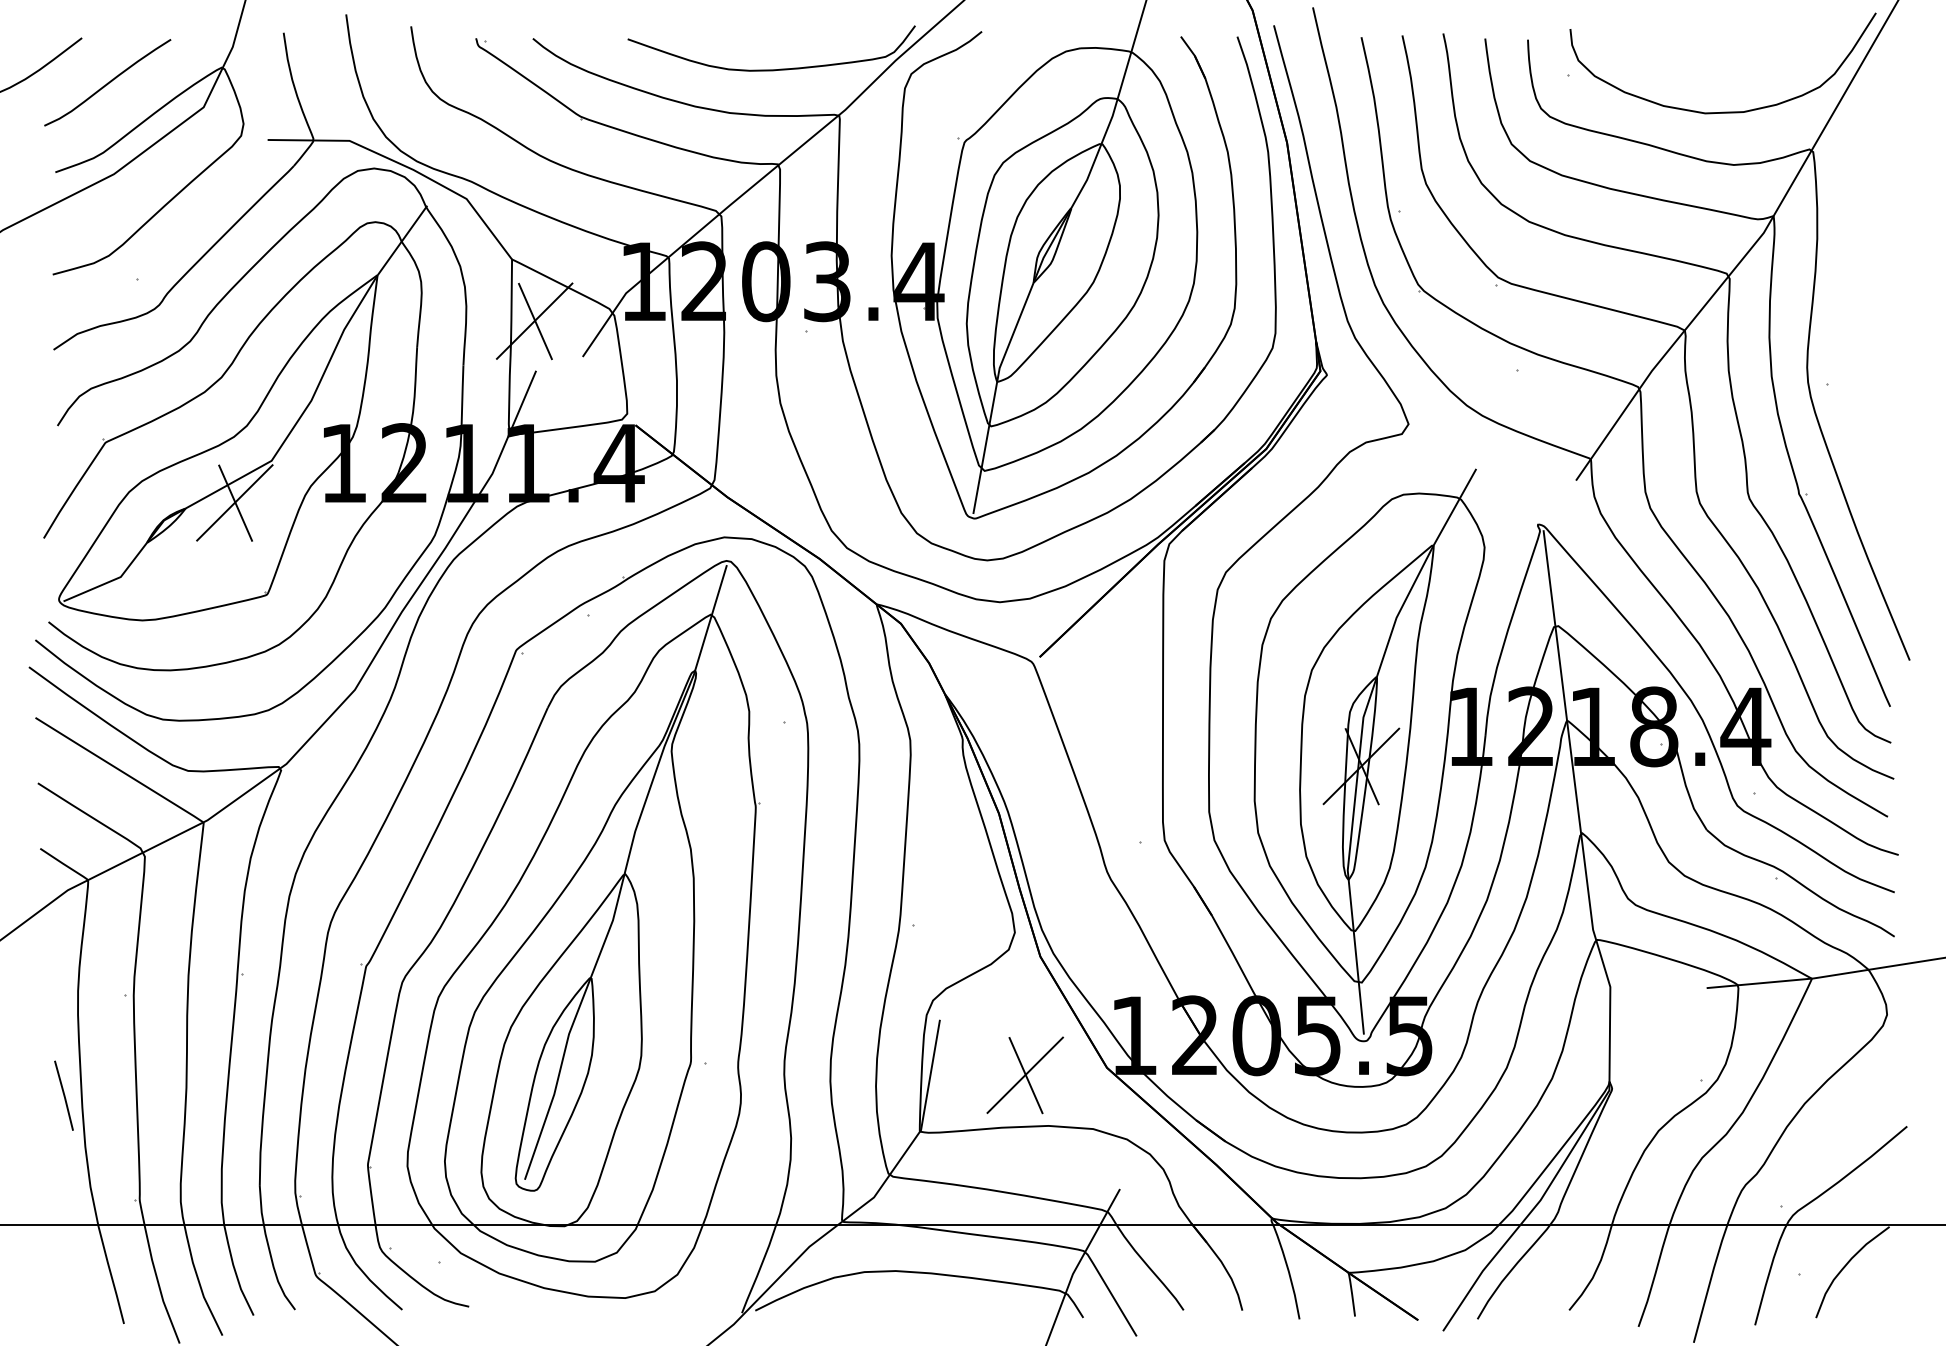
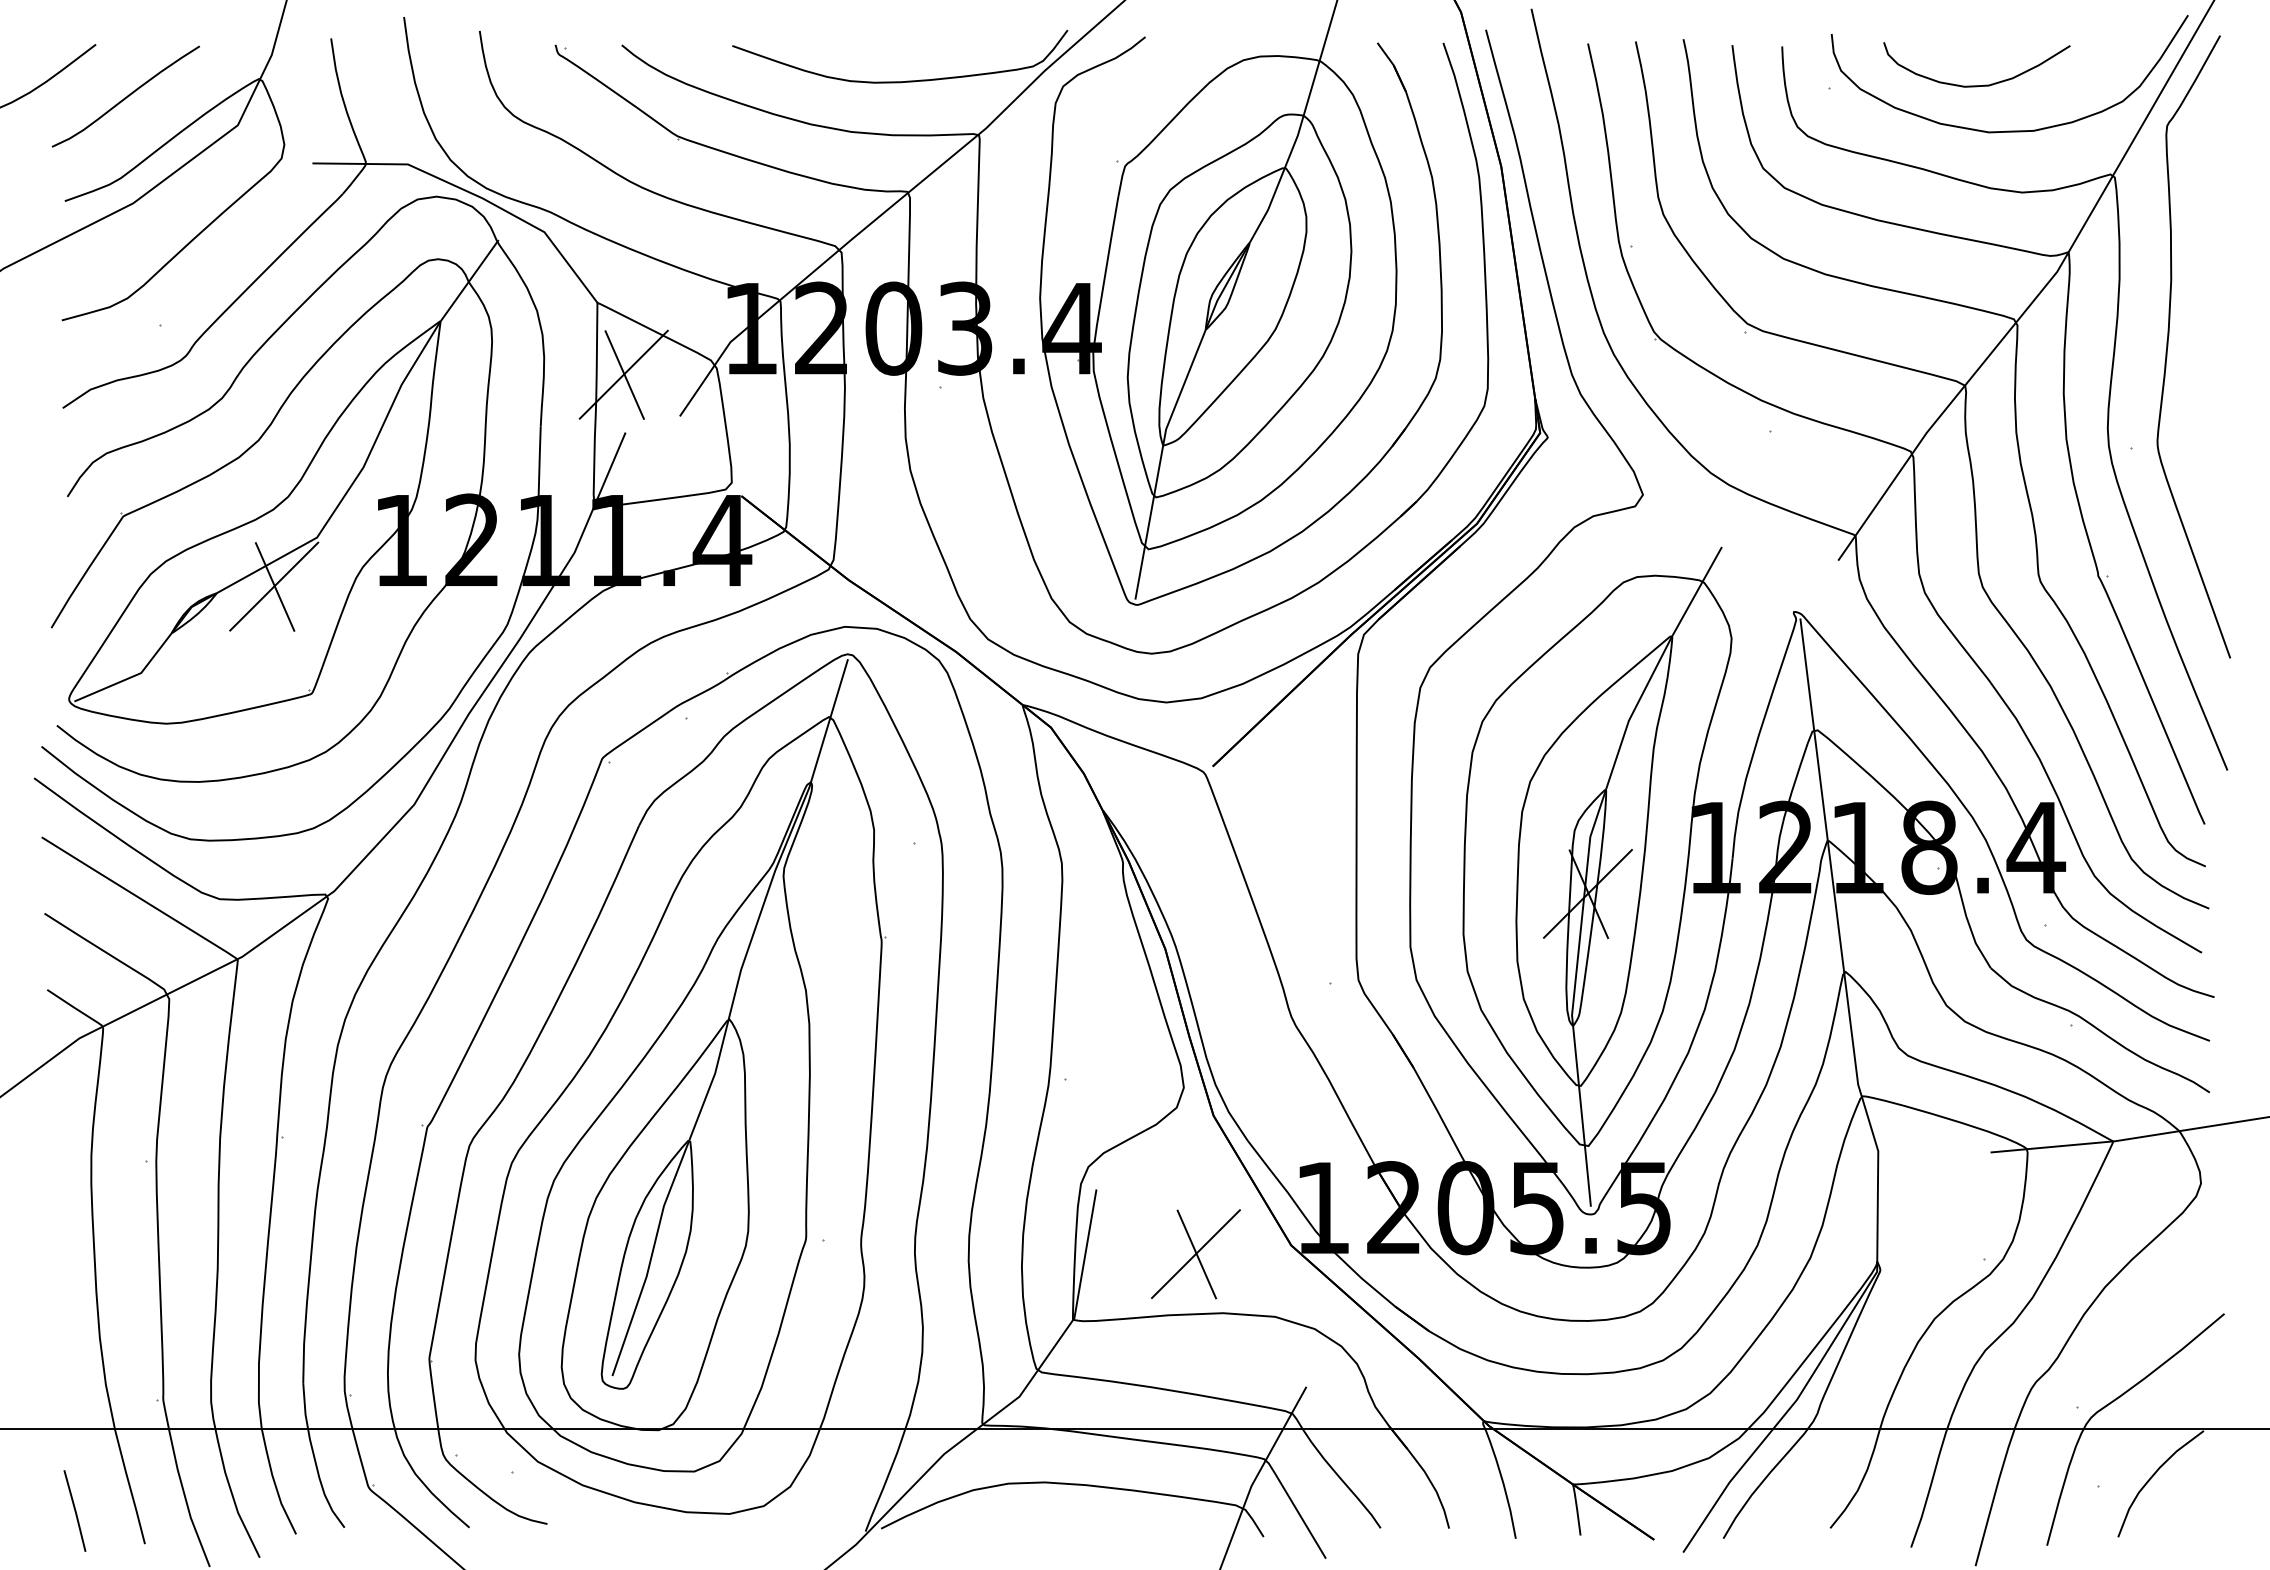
curve: (1694, 73) -> (1976, 85), added
curve: (1859, 296) -> (2168, 346), added
line: (63, 1095) -> (74, 1510), moved

